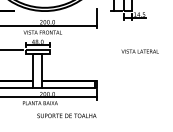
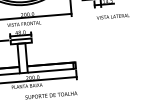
text: (139, 51) -> (112, 16), moved

